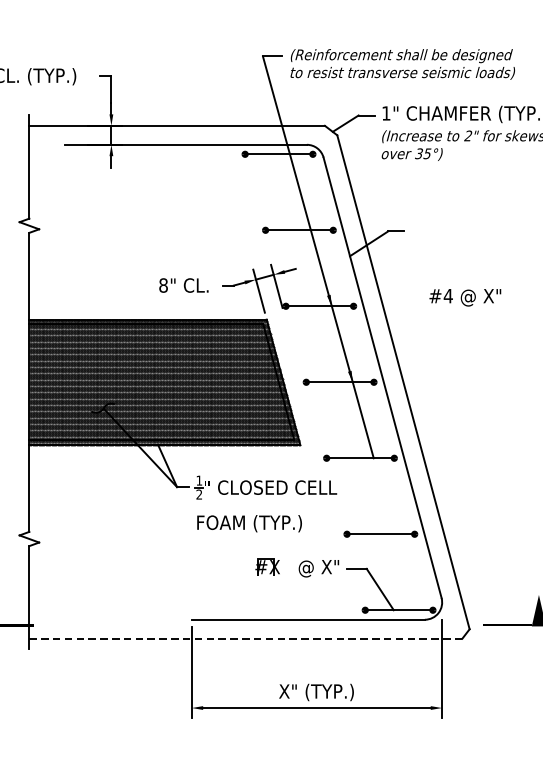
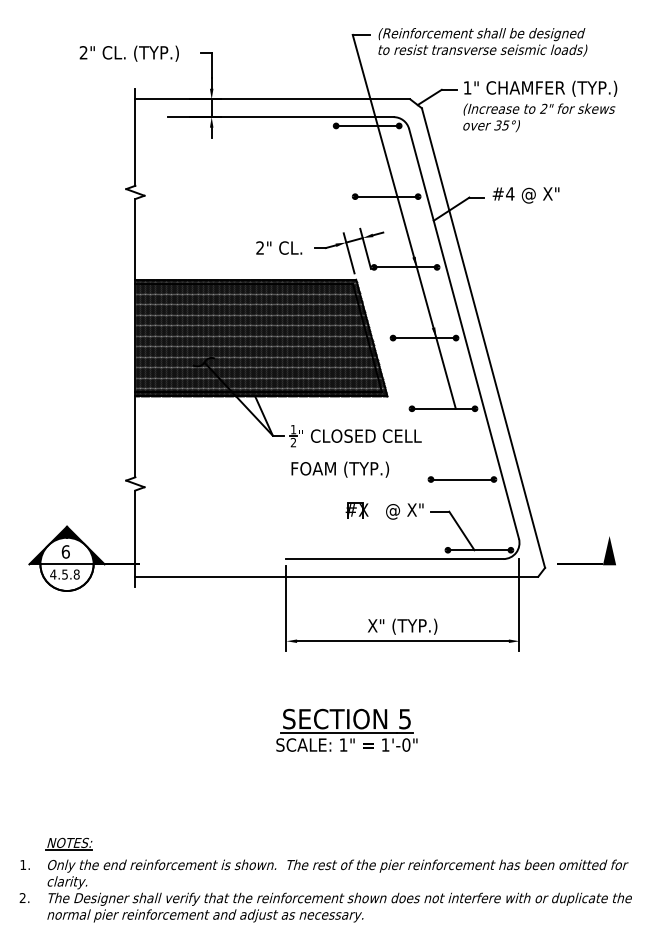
text: (163, 284) -> (260, 247), 8" -> 2"
text: (464, 297) -> (525, 195), moved
line: (245, 638) -> (336, 576), dashed -> solid

